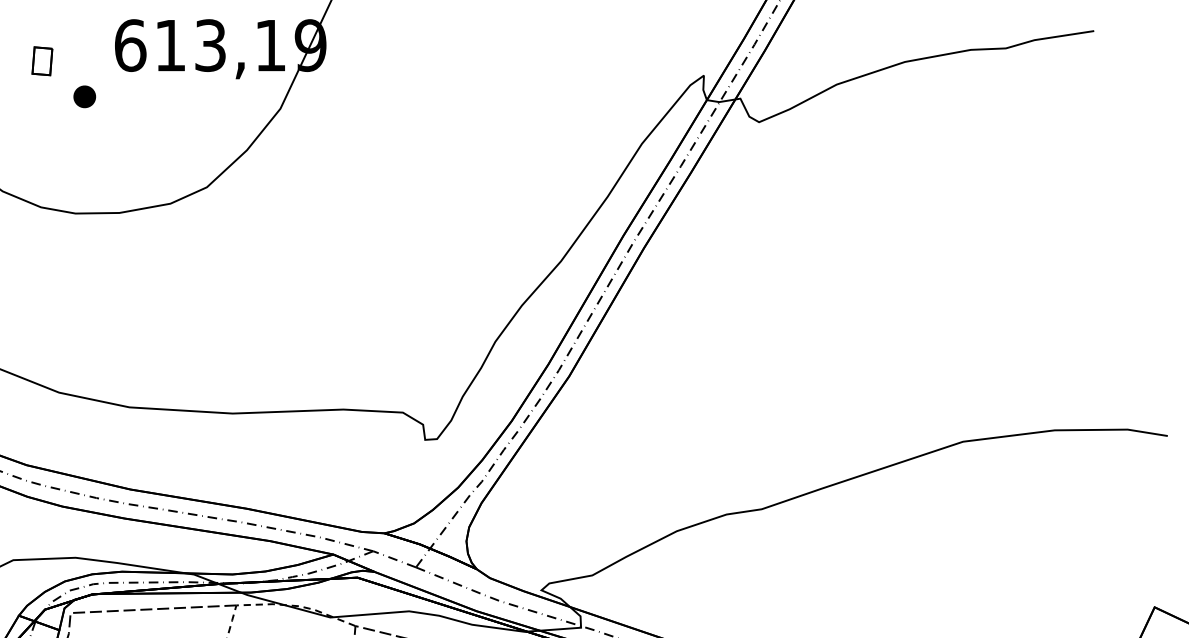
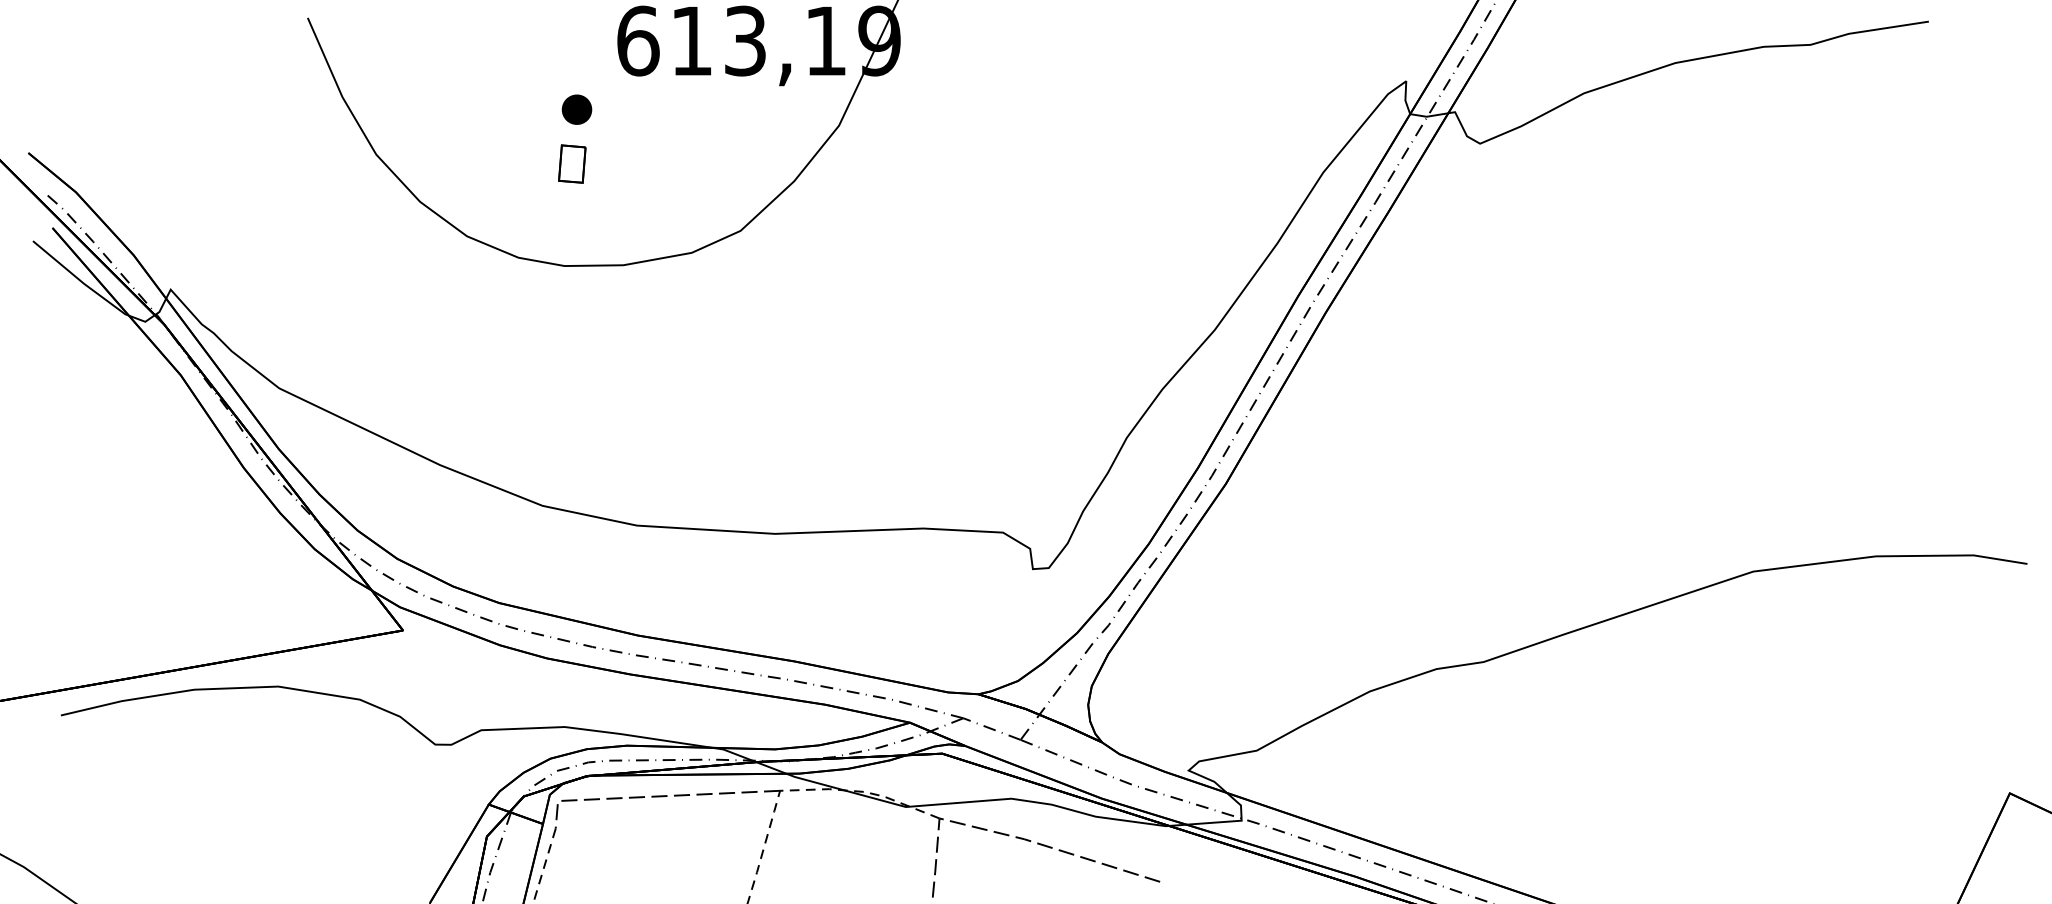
part: (42, 60) -> (572, 163), moved

